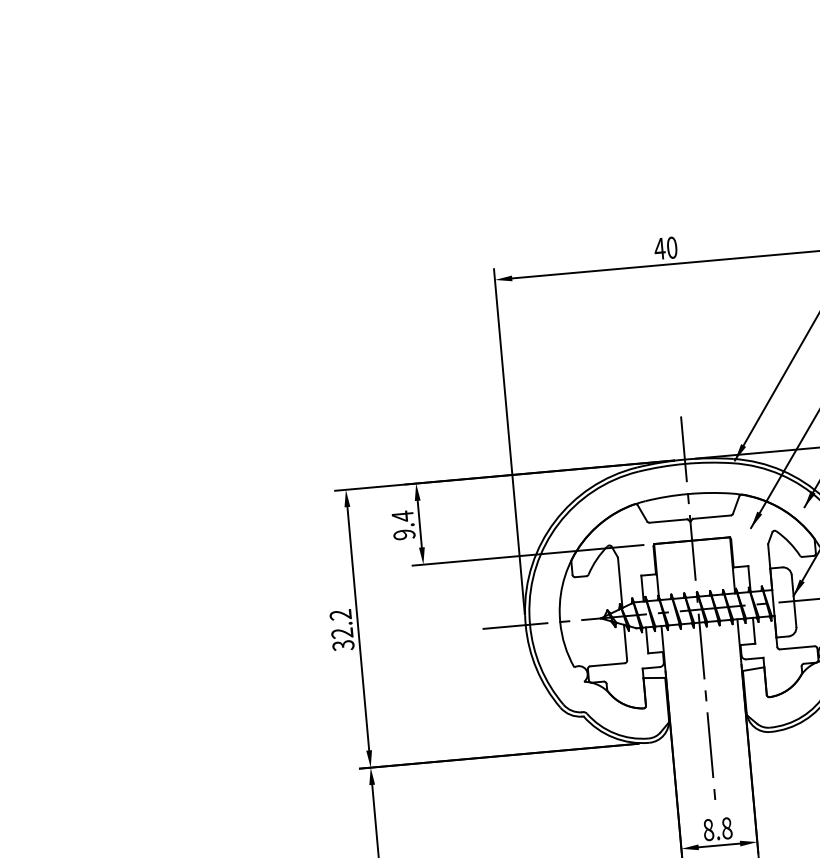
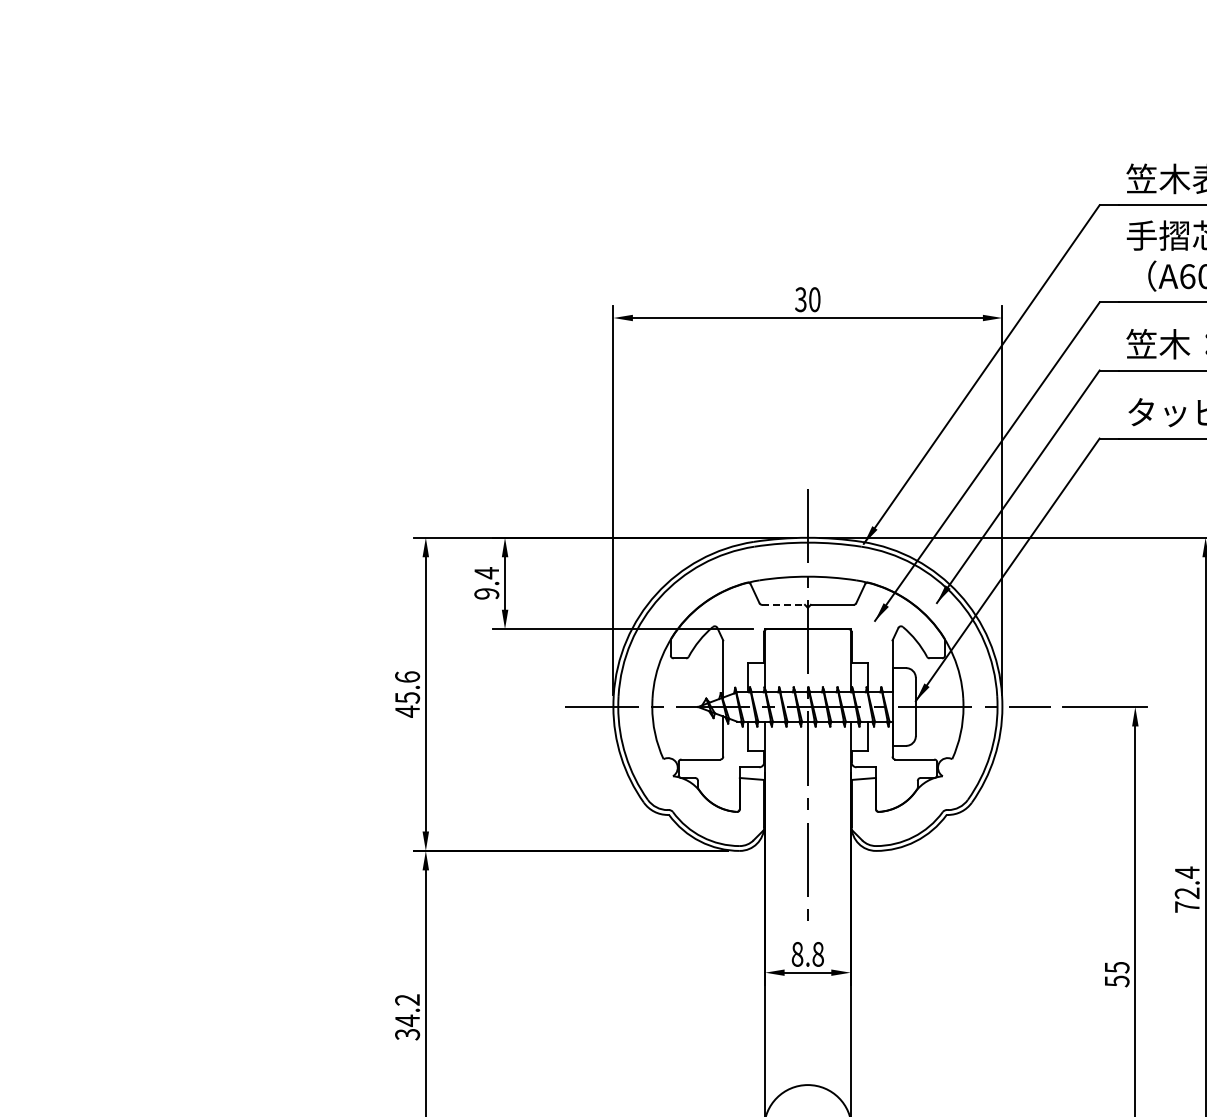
text: (659, 248) -> (800, 299), 40 -> 30
line: (669, 520) -> (784, 604), solid -> dashed
text: (342, 630) -> (407, 694), 32.2 -> 45.6

